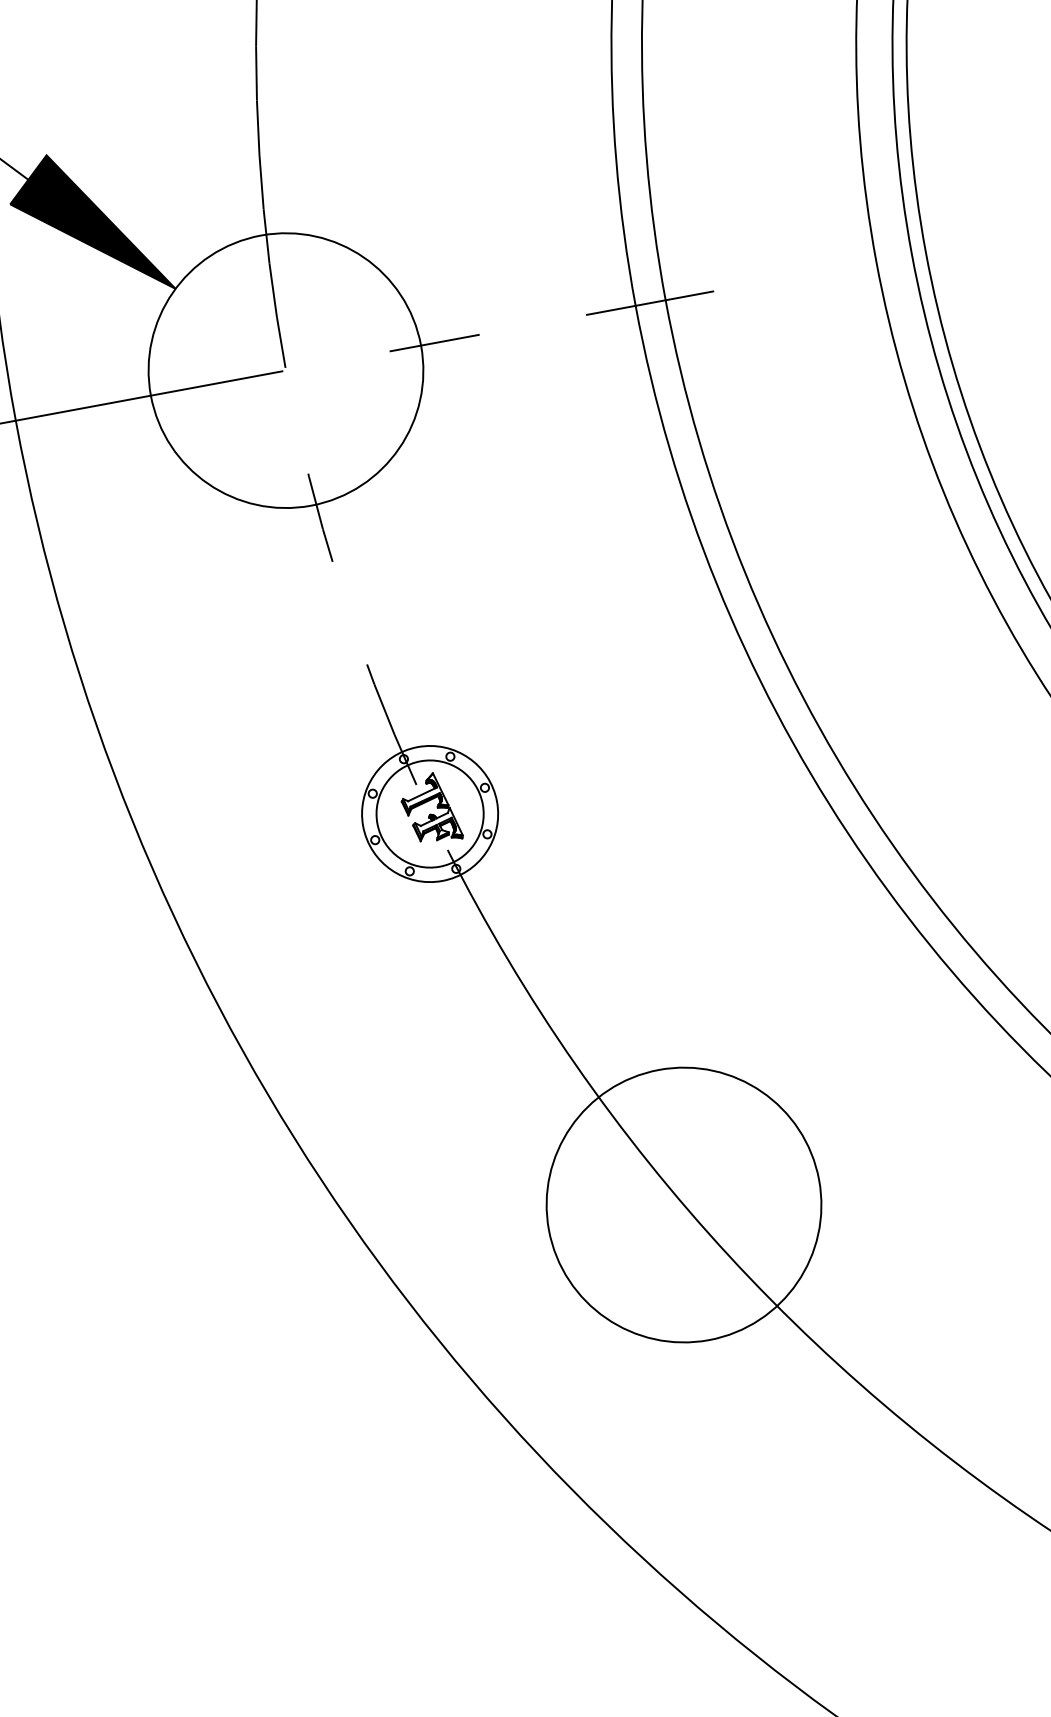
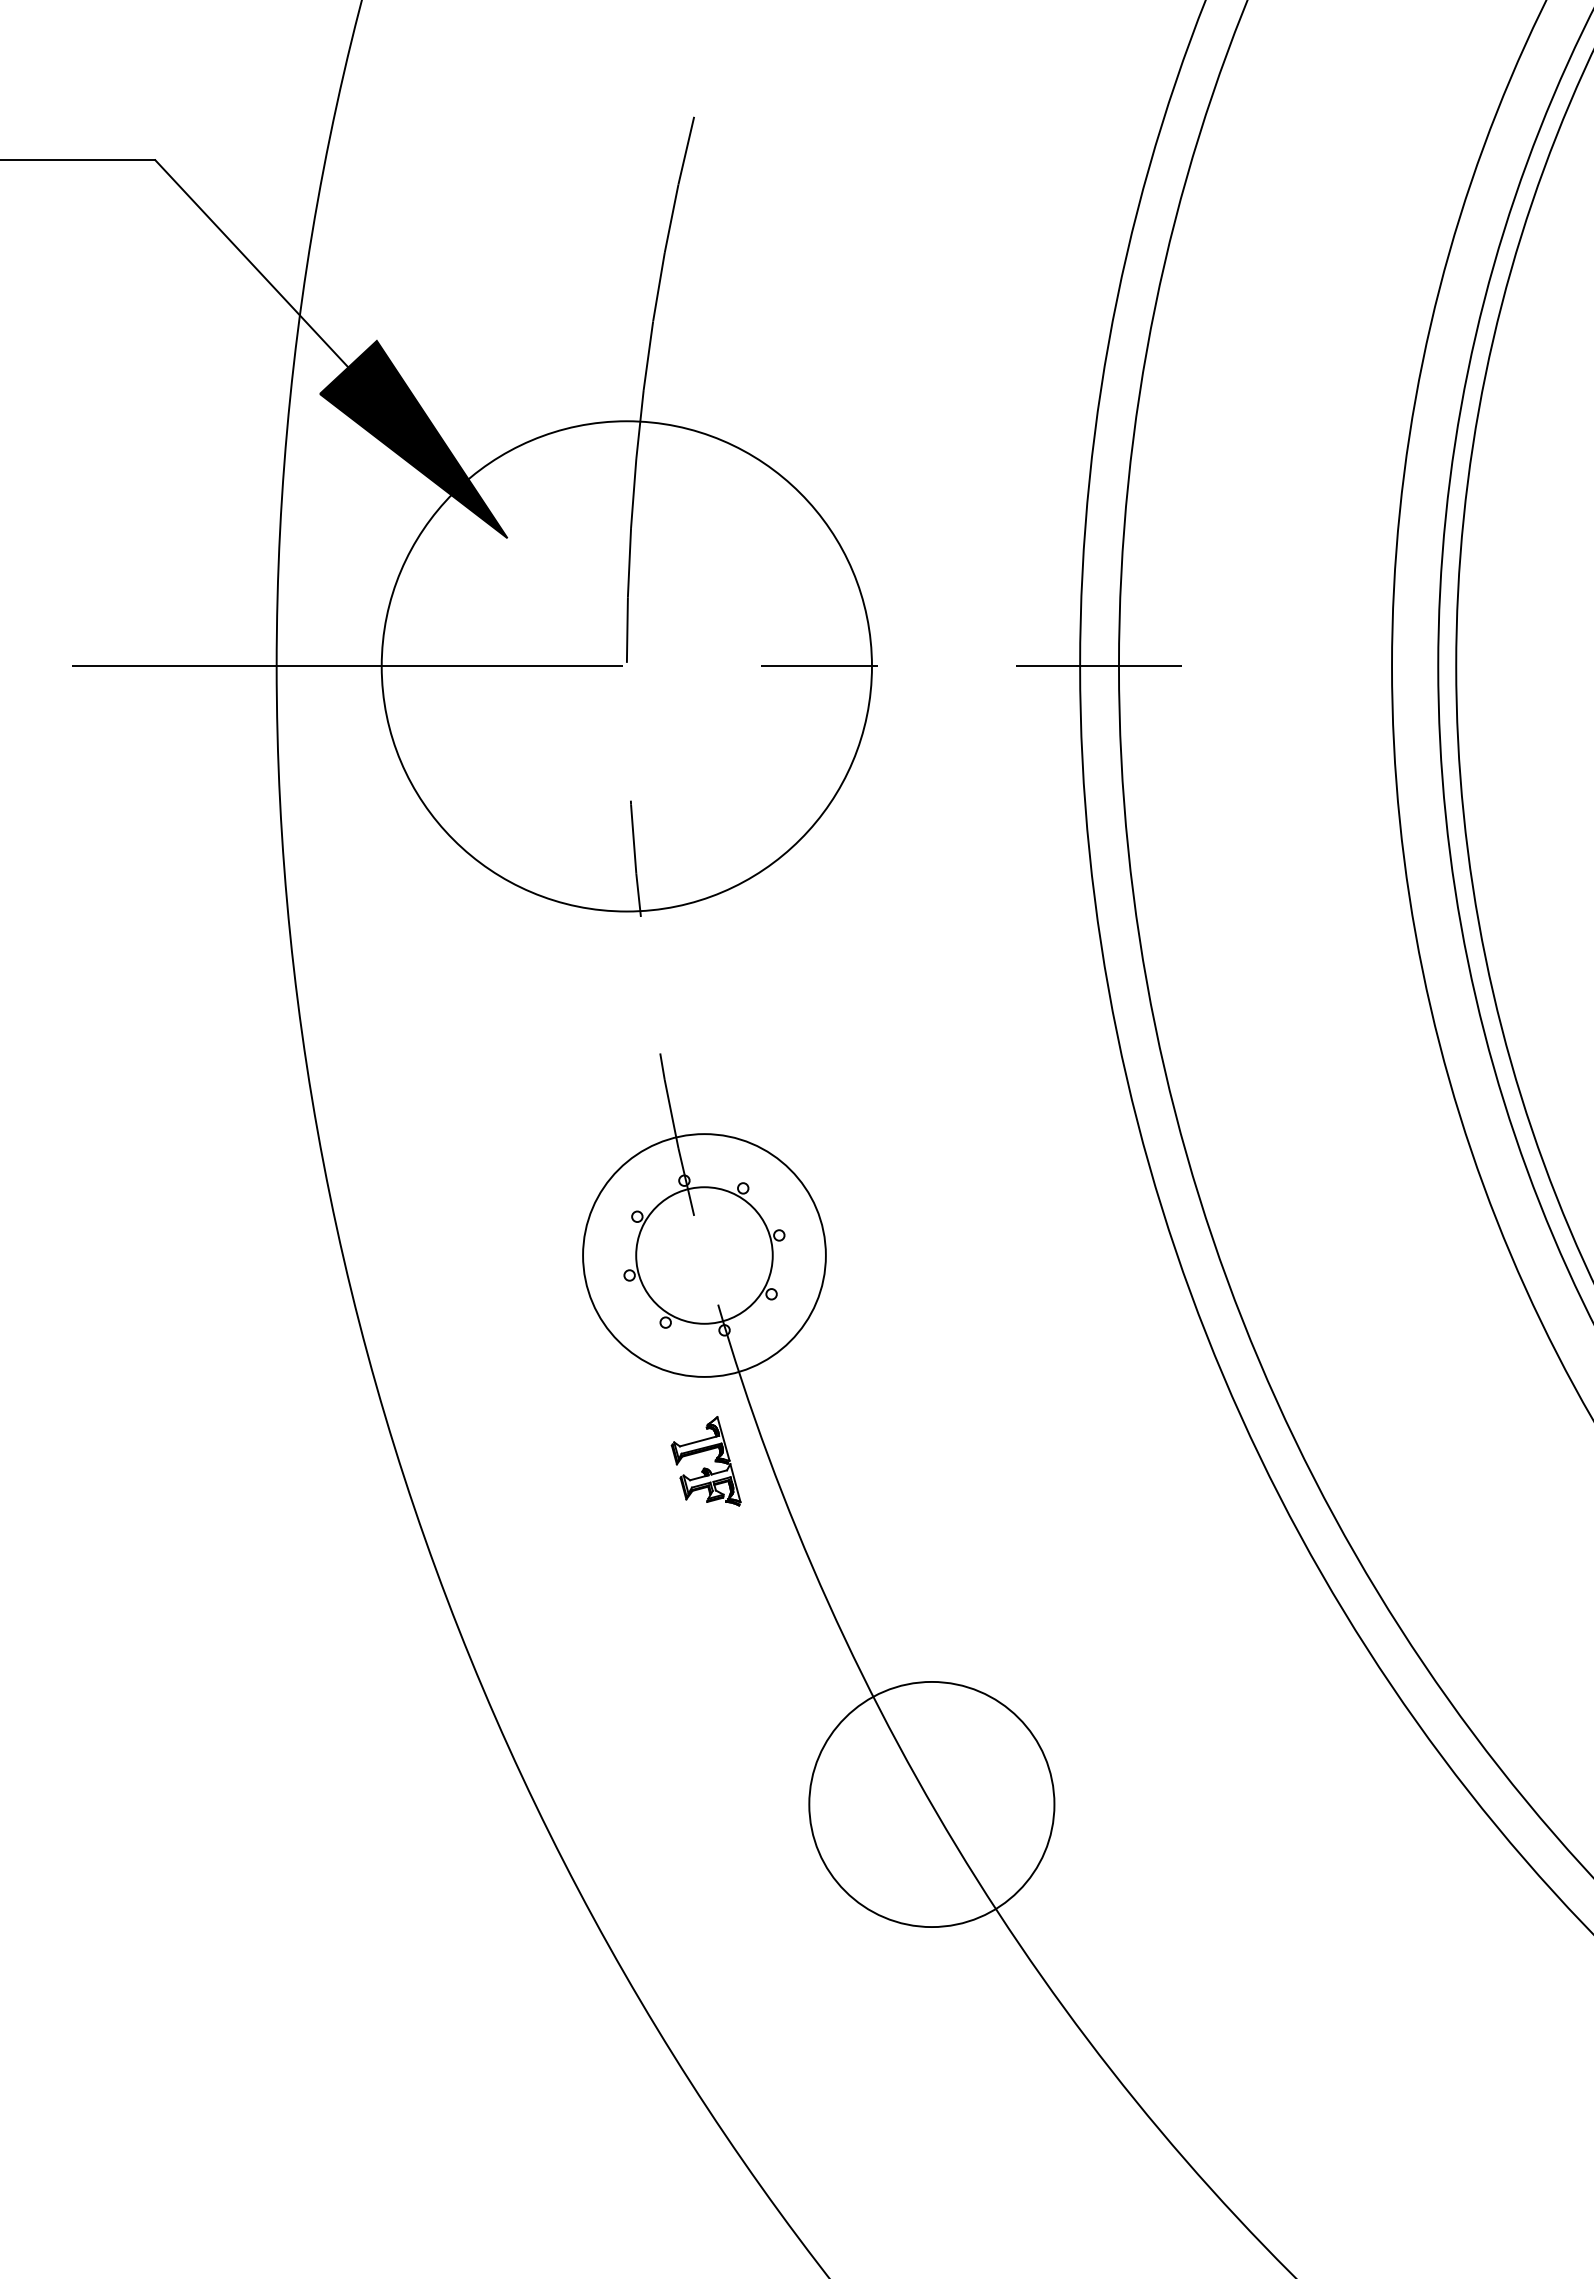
circle: (285, 370) -> (626, 666), size x1.4
part: (430, 809) -> (705, 1461), moved
circle: (430, 814) -> (704, 1255), size x1.4
circle: (683, 1205) -> (931, 1804), size x0.7

